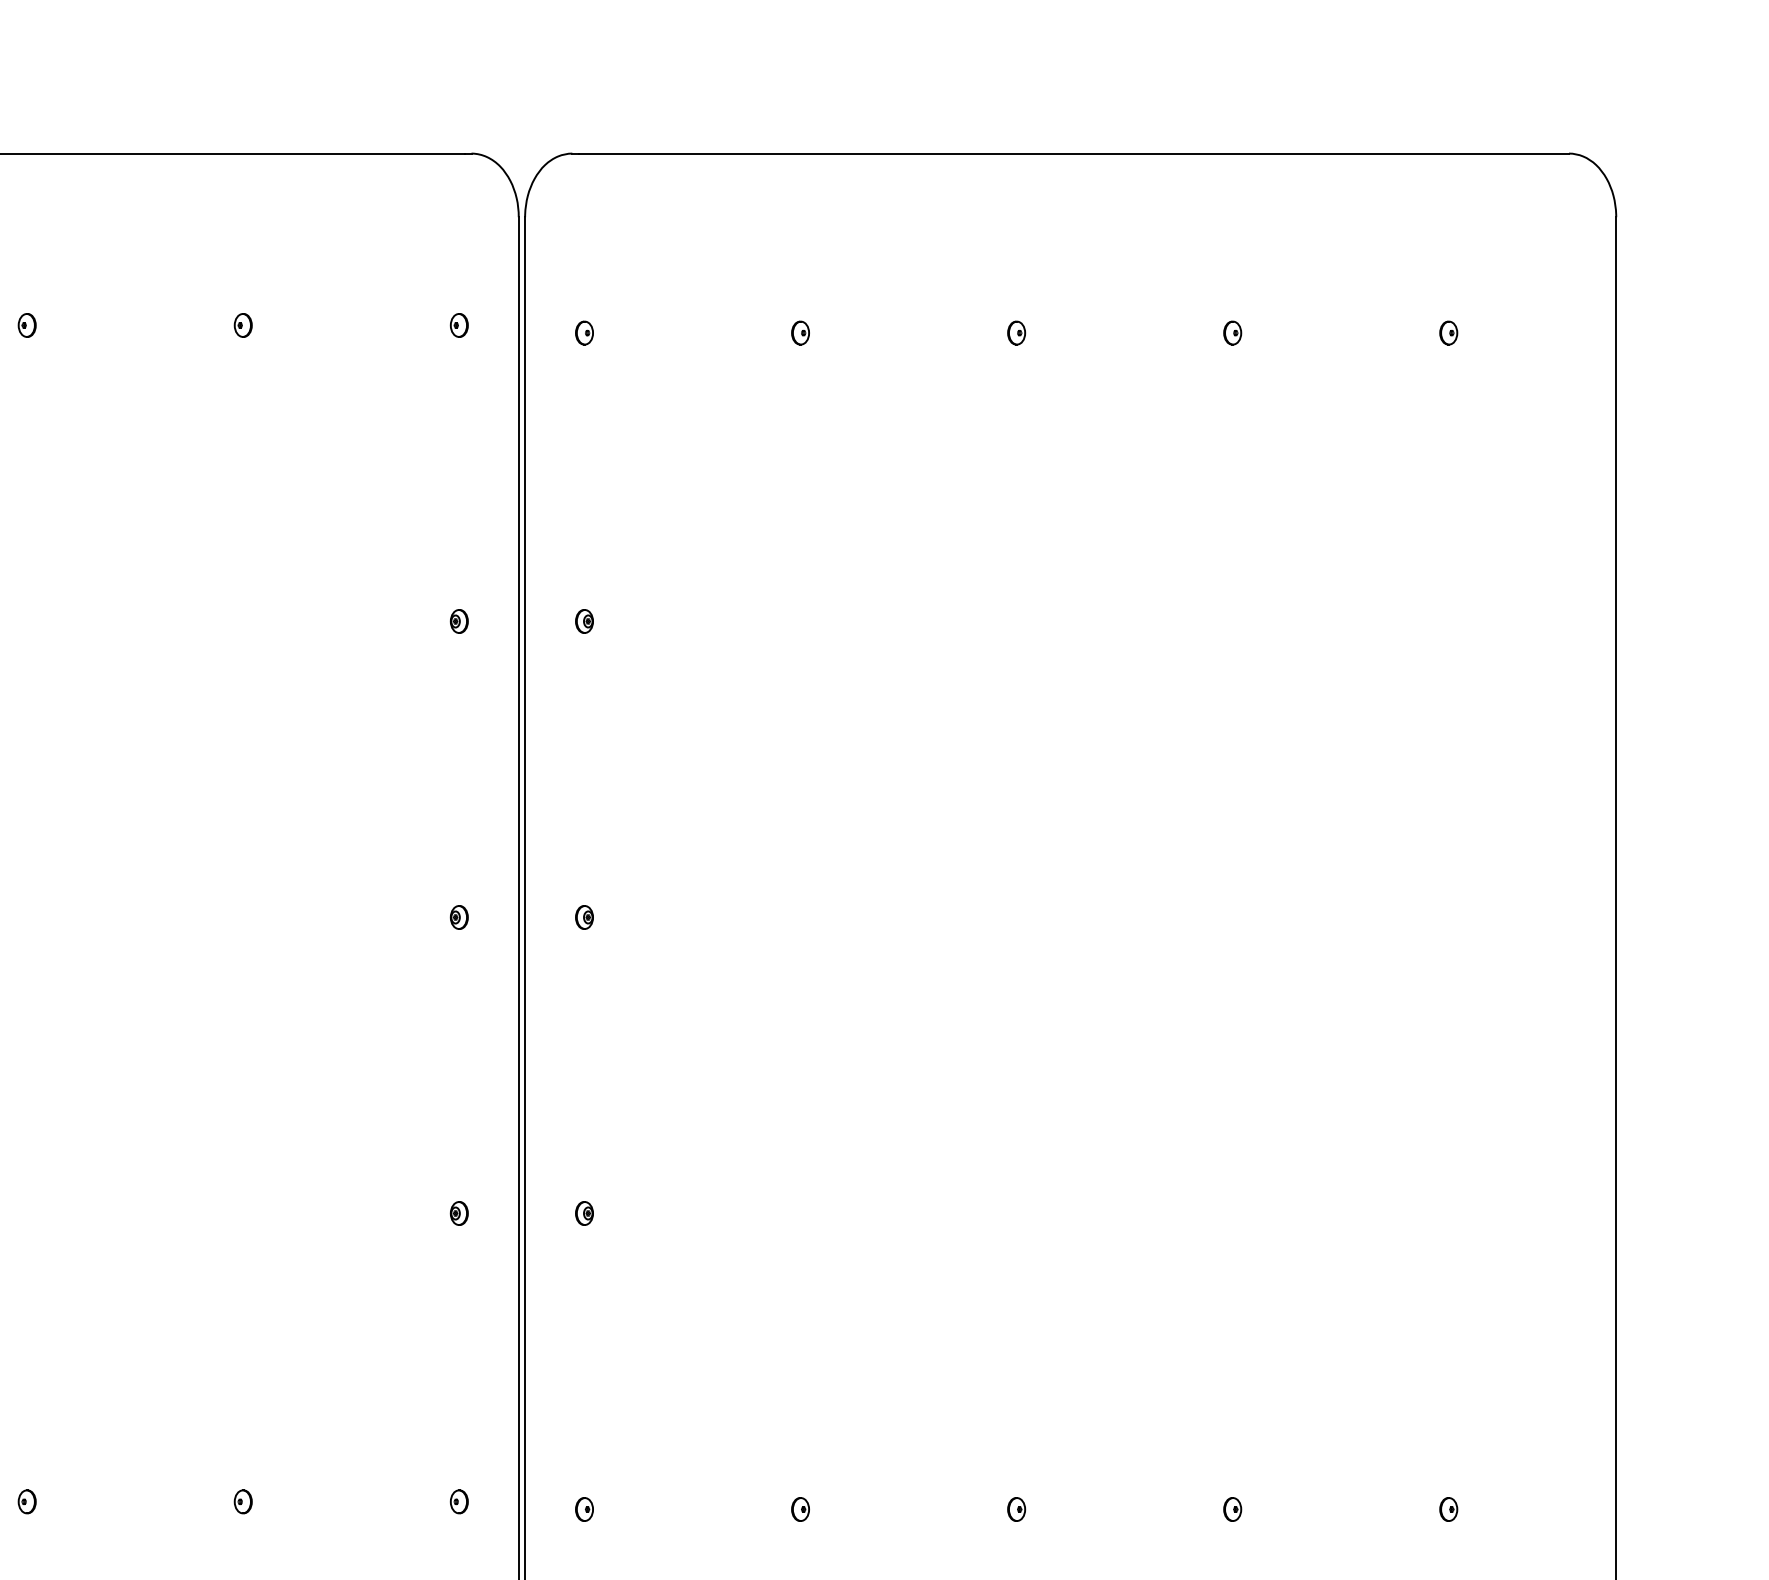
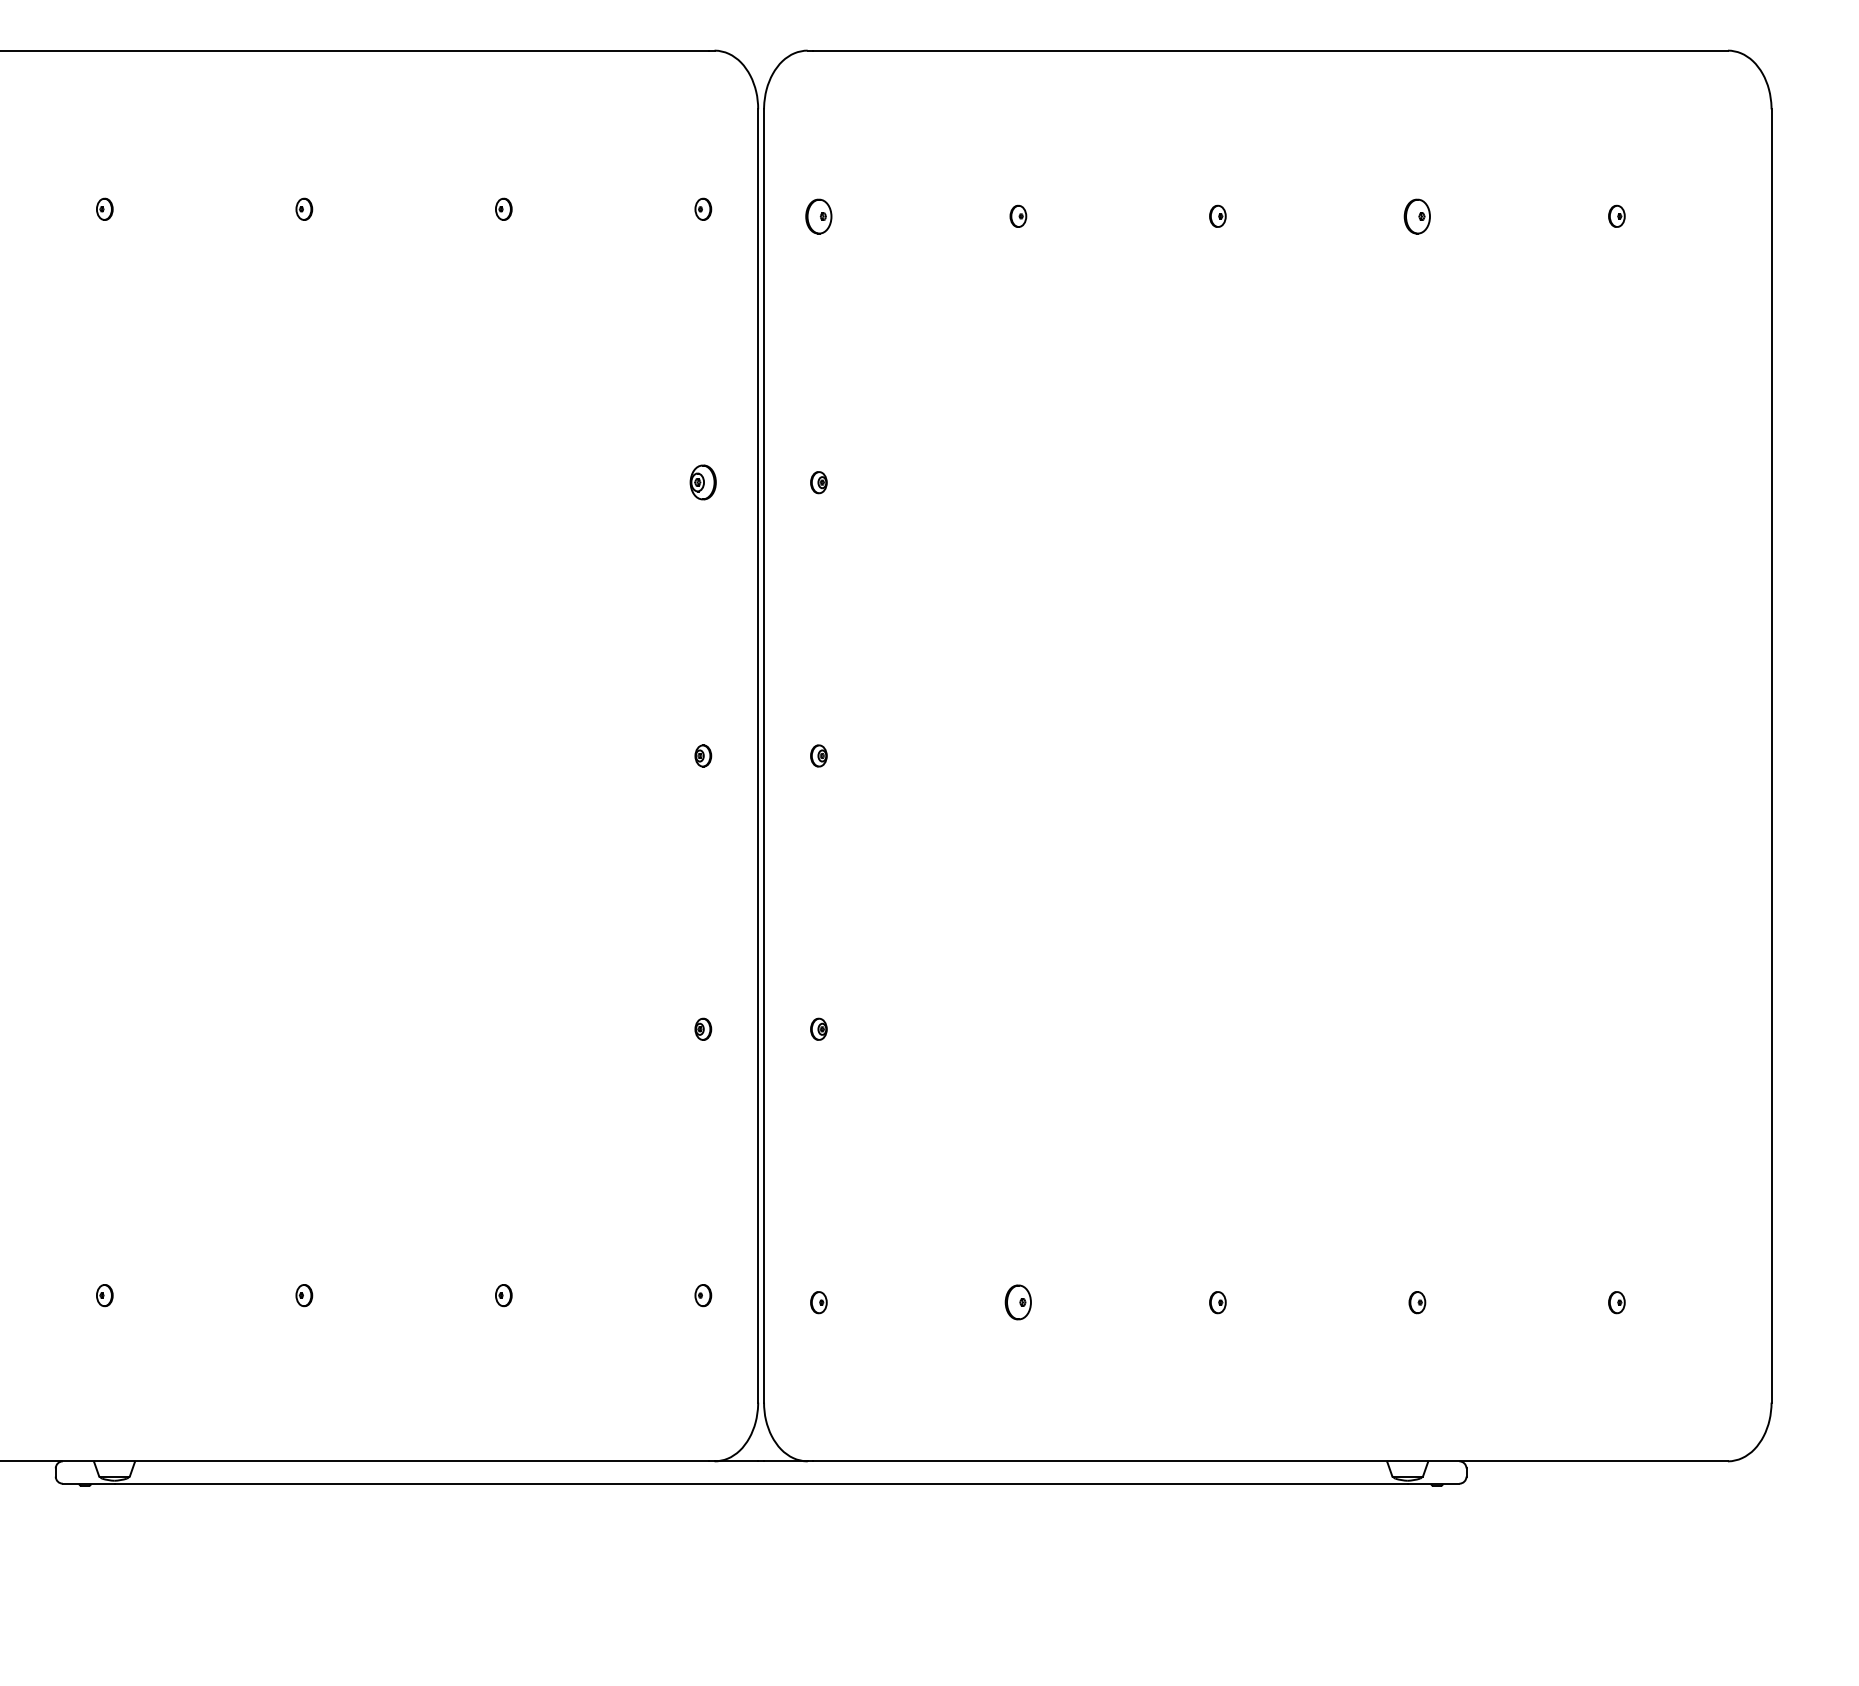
part: (584, 332) -> (818, 215), size x1.6
part: (1232, 332) -> (1417, 215), size x1.6
part: (459, 621) -> (703, 482), size x1.6
part: (800, 1509) -> (1018, 1302), size x1.6

